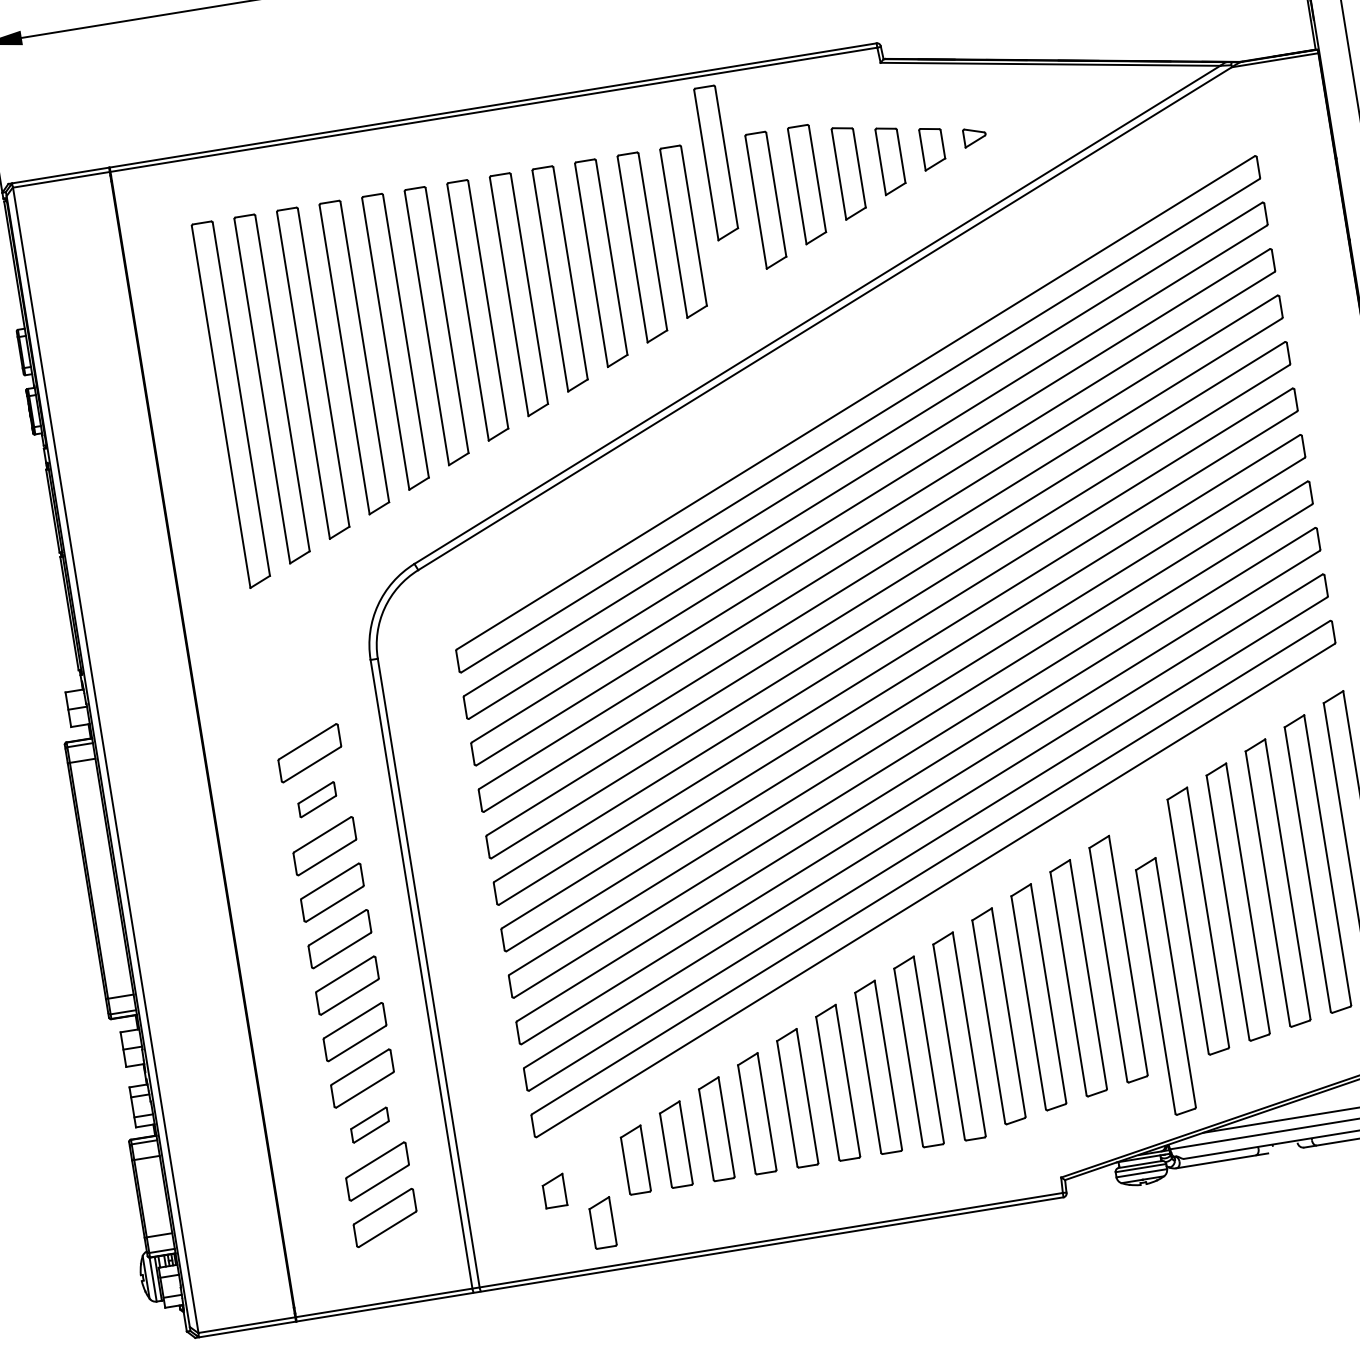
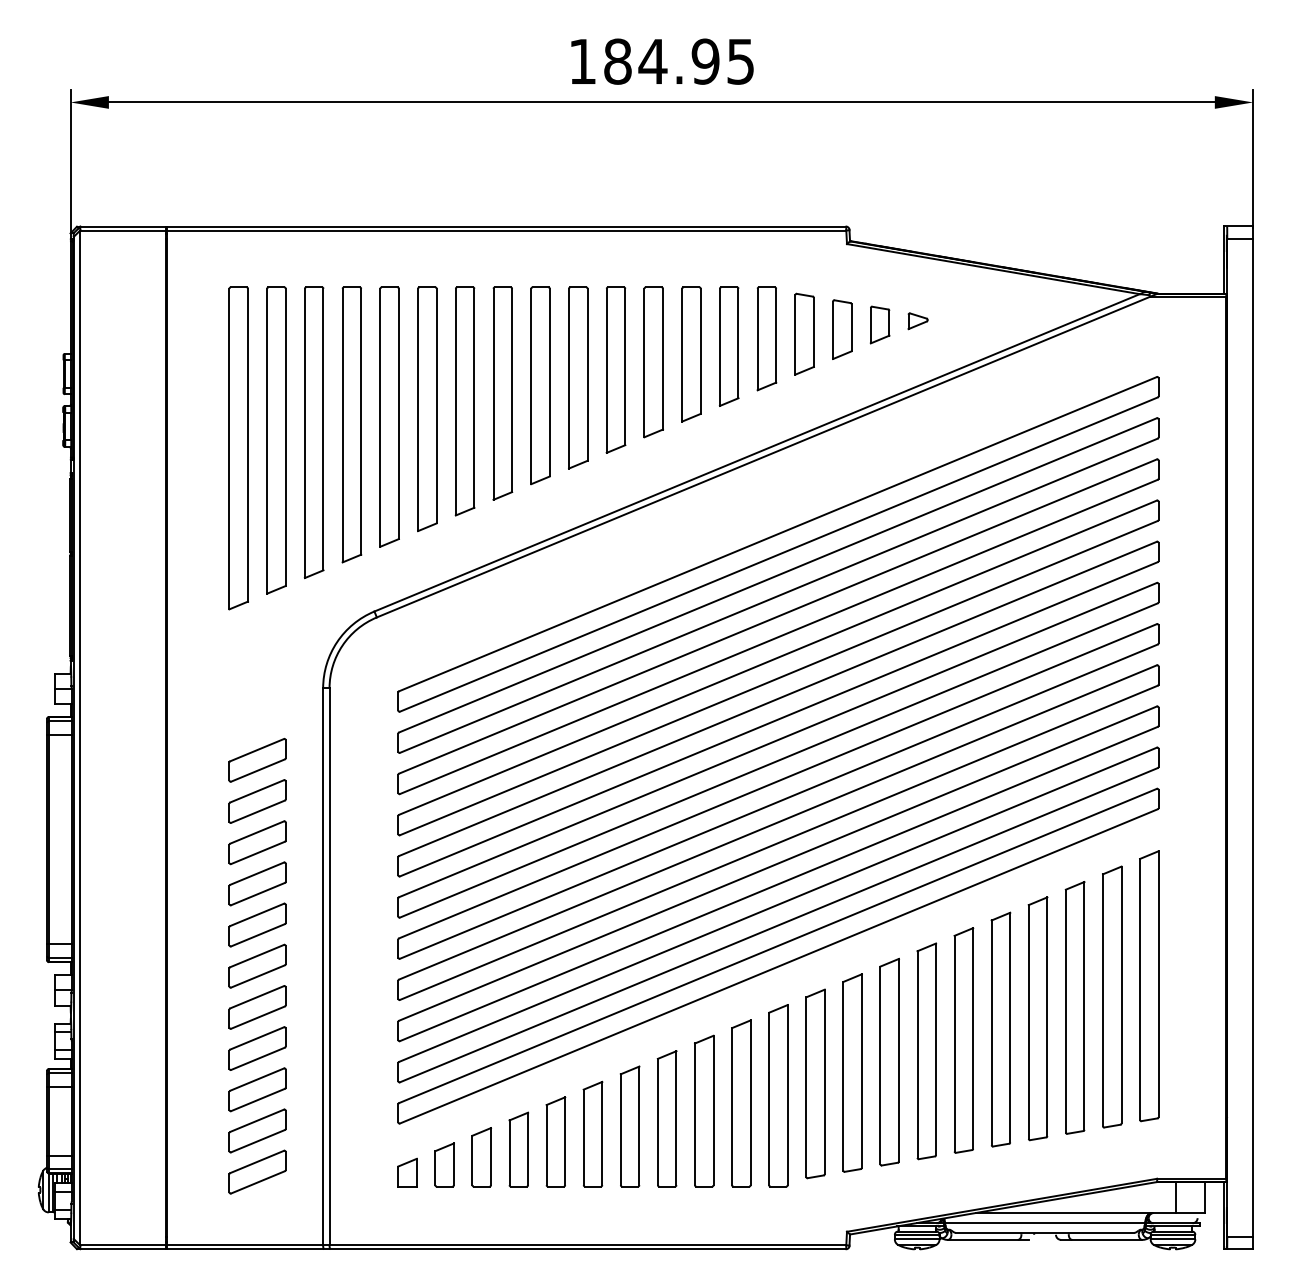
part: (716, 162) -> (691, 354), moved
part: (317, 799) -> (257, 801), size x1.67
part: (1165, 986) -> (963, 1040), moved
part: (369, 1124) -> (257, 1089), size x1.67
part: (602, 1222) -> (444, 1164), moved

